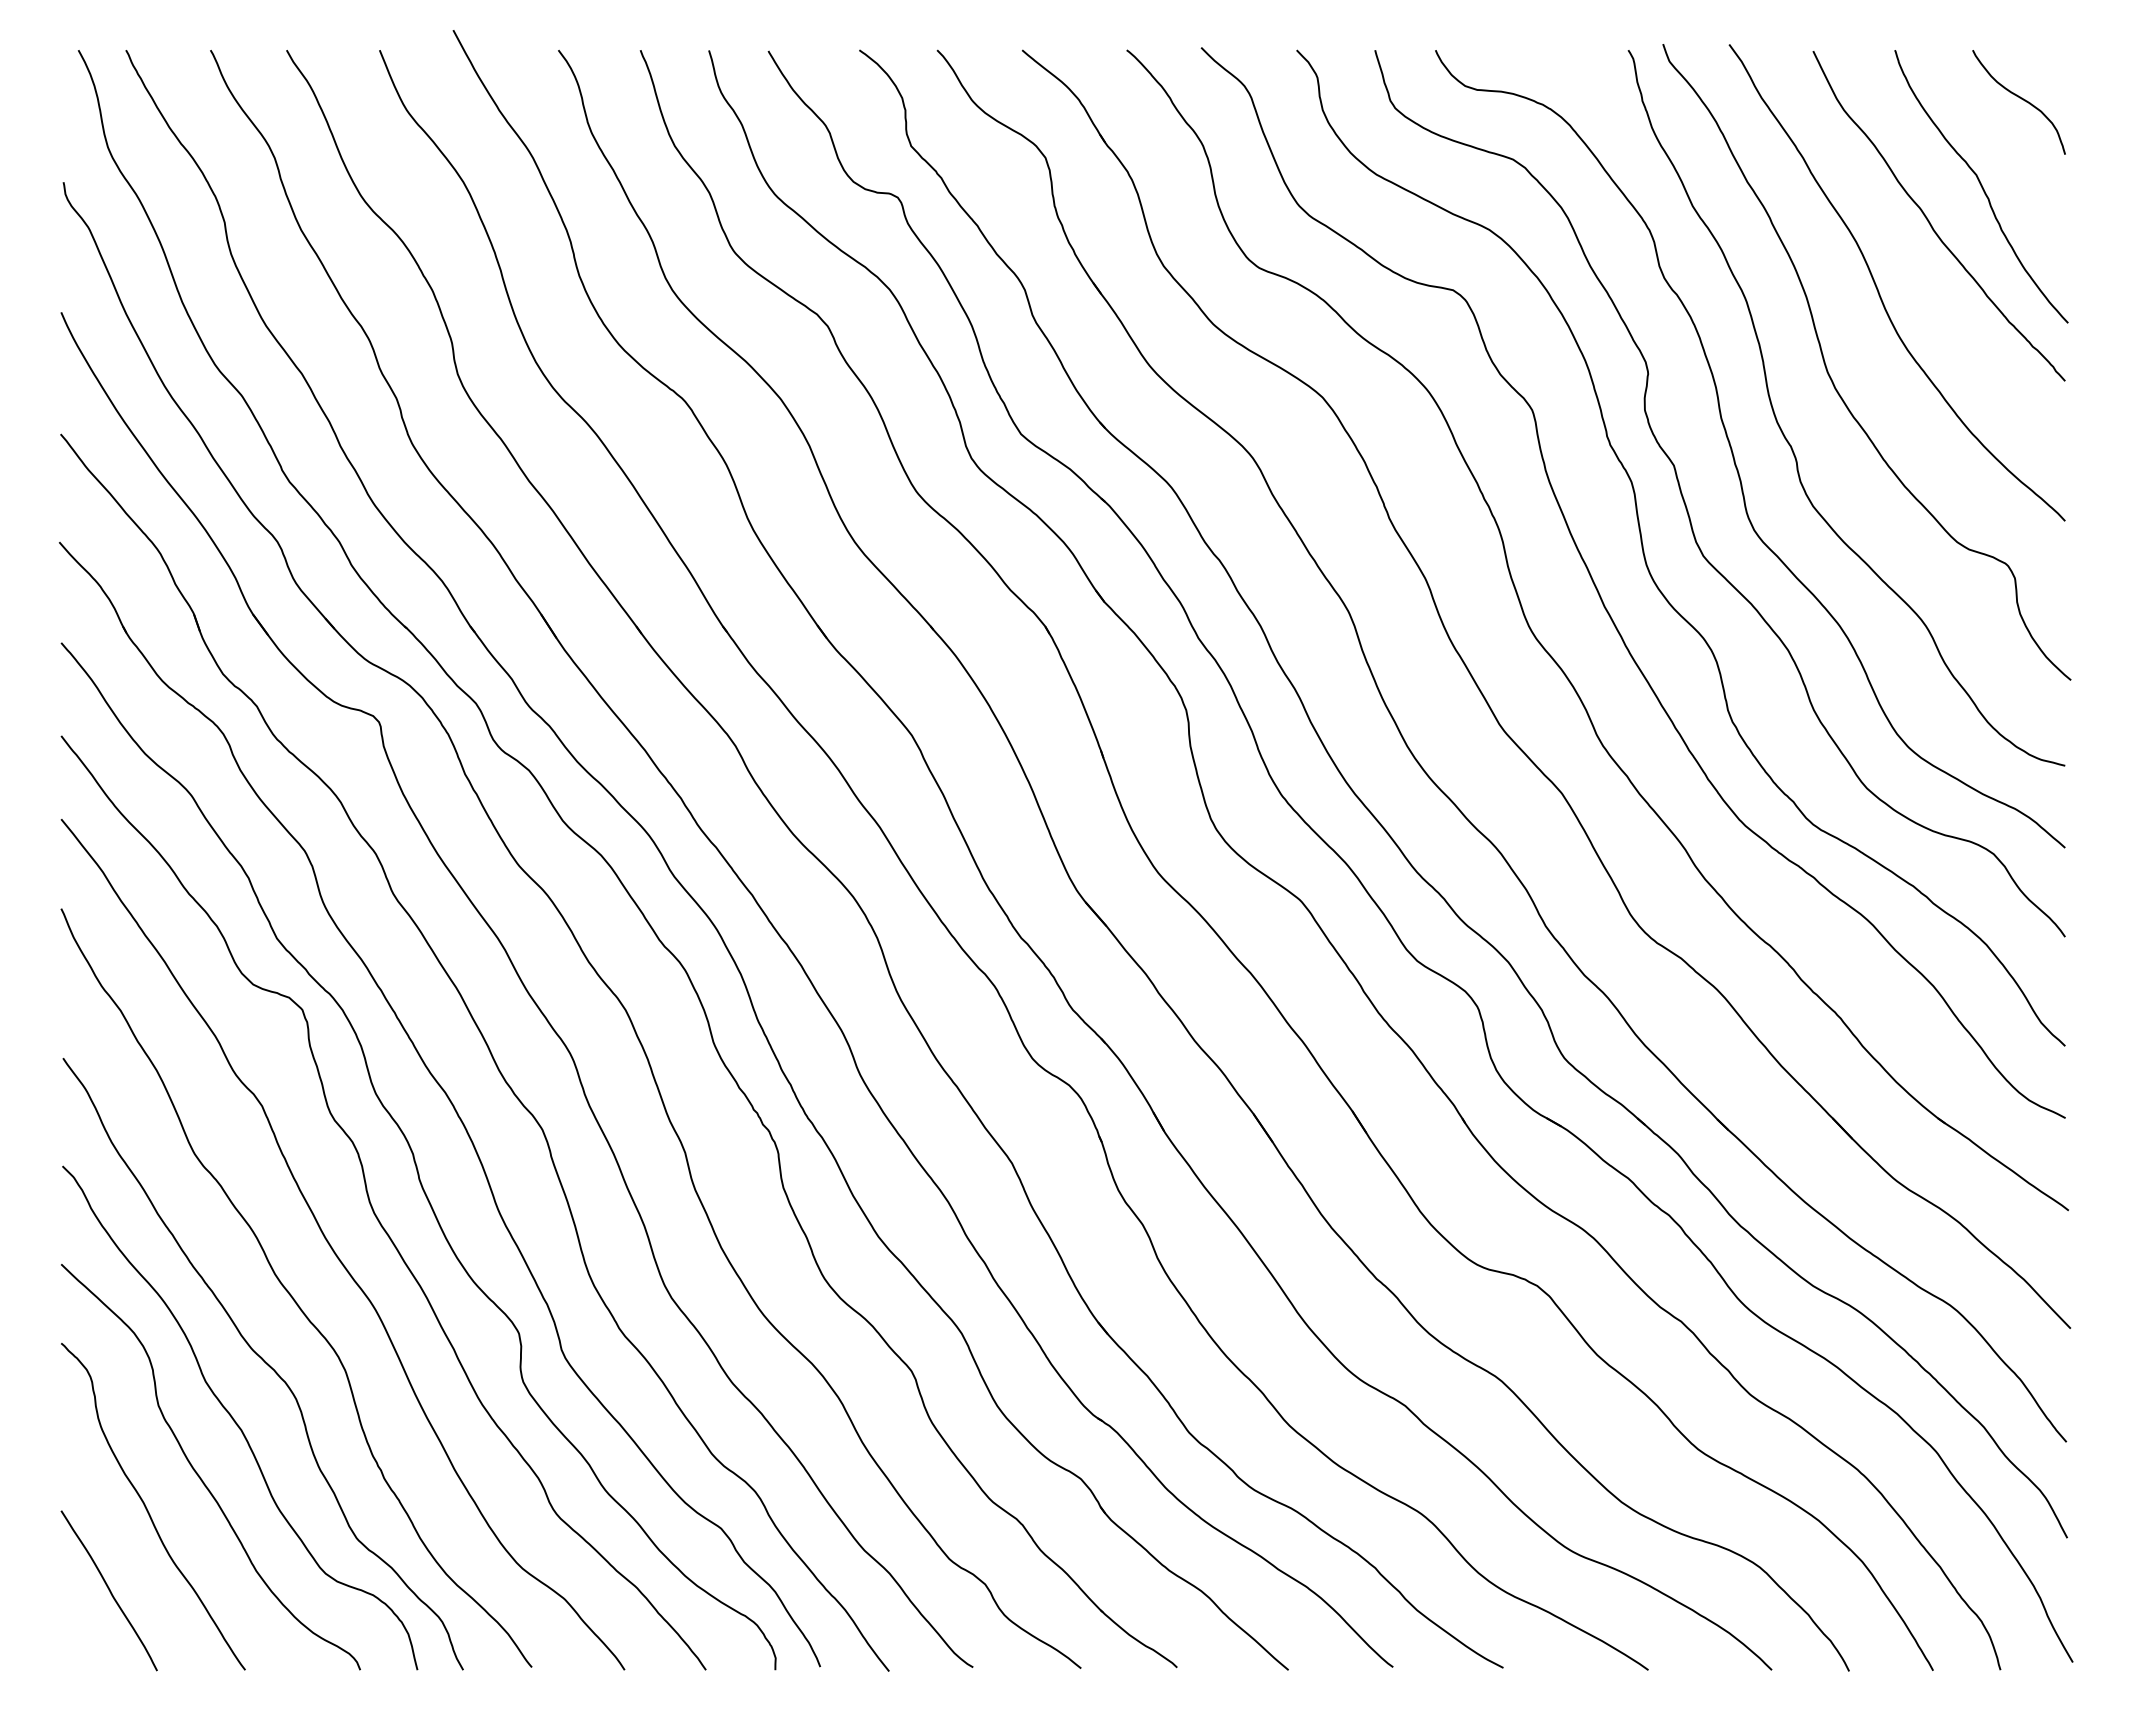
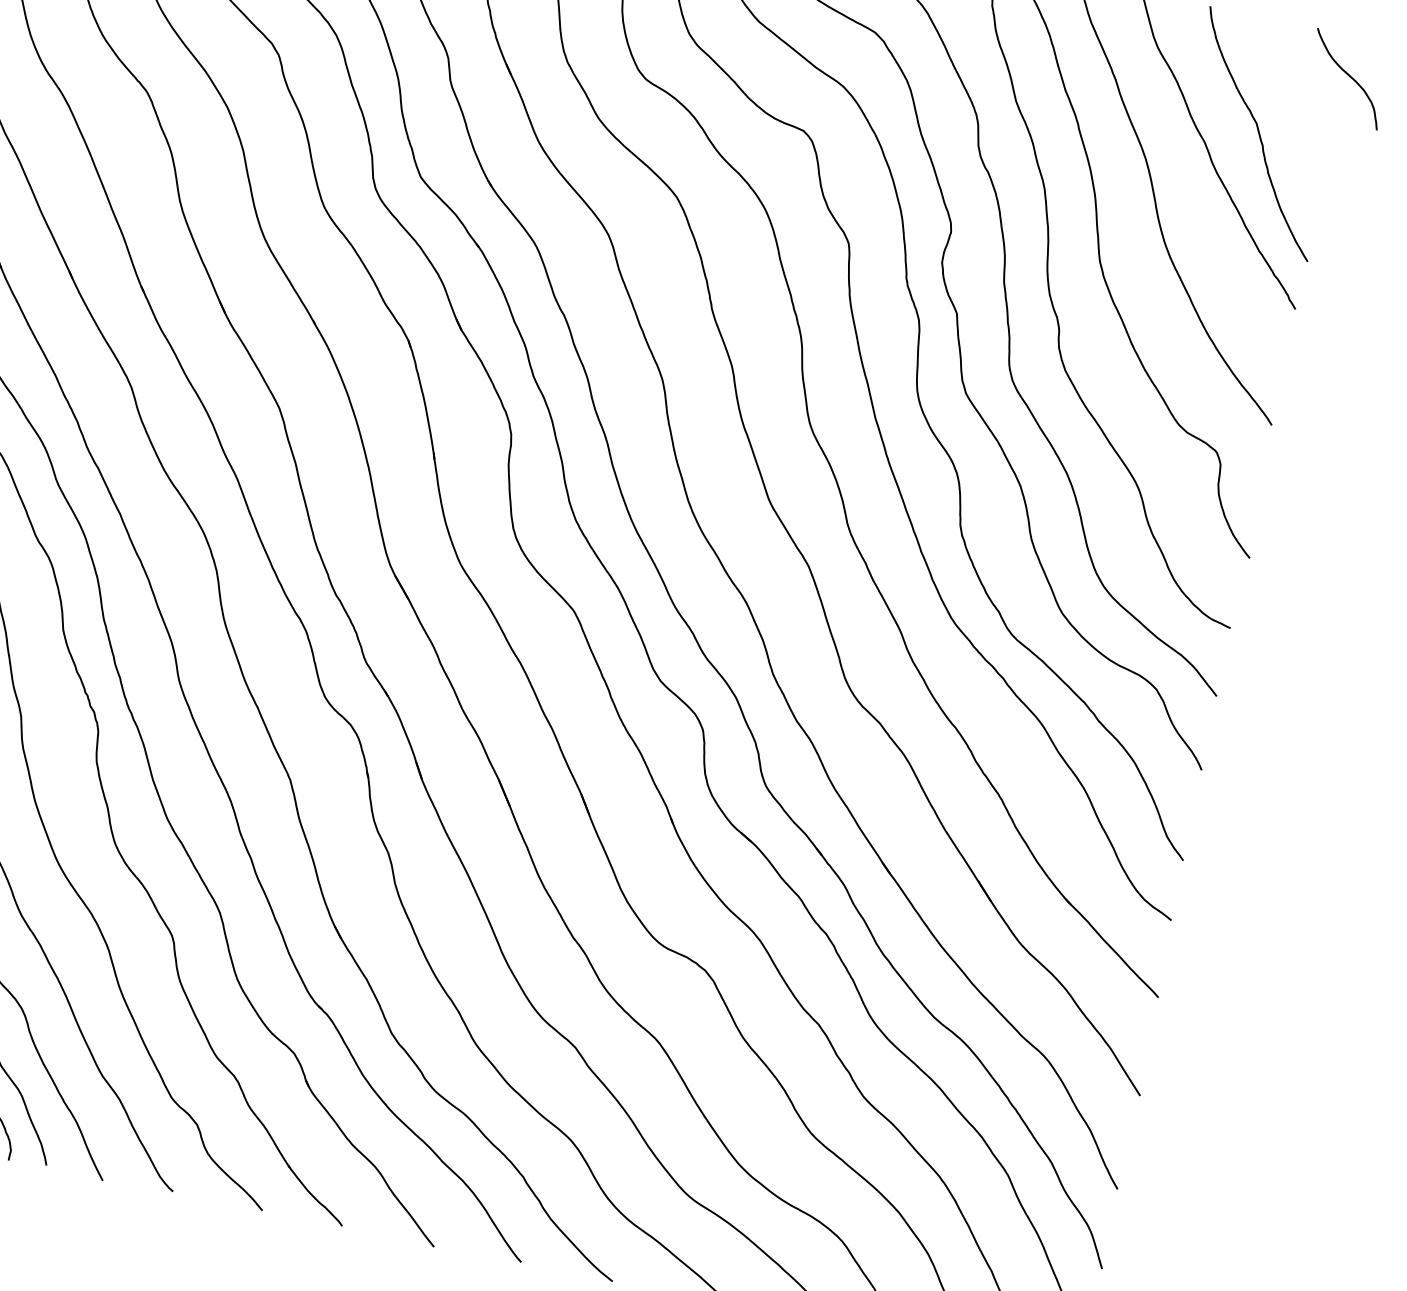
curve: (2019, 98) -> (1348, 76), moved

